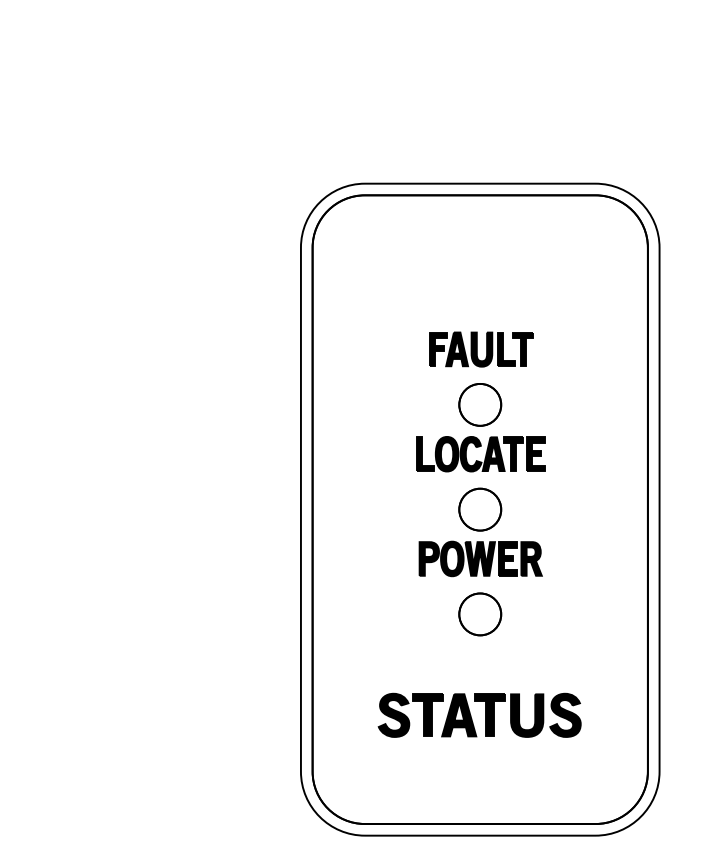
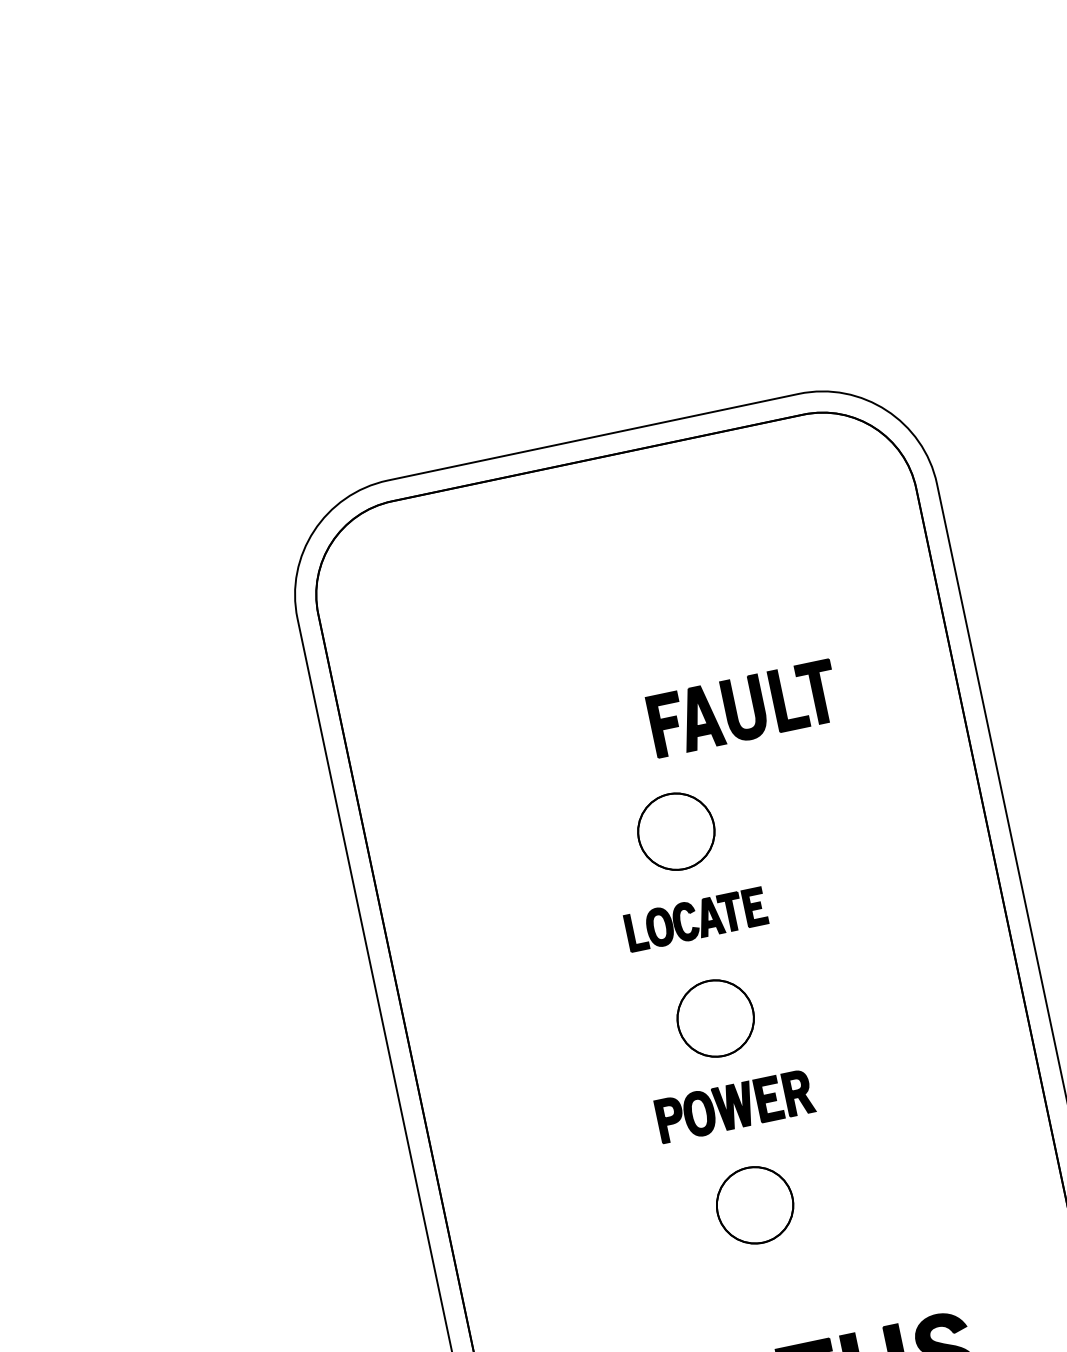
part: (481, 349) -> (744, 708), moved
part: (480, 454) -> (695, 920), size x0.6
part: (480, 558) -> (734, 1105), size x0.7

